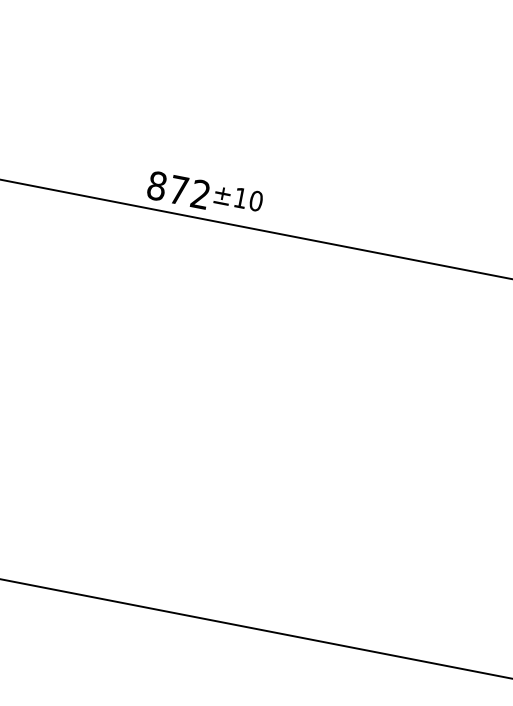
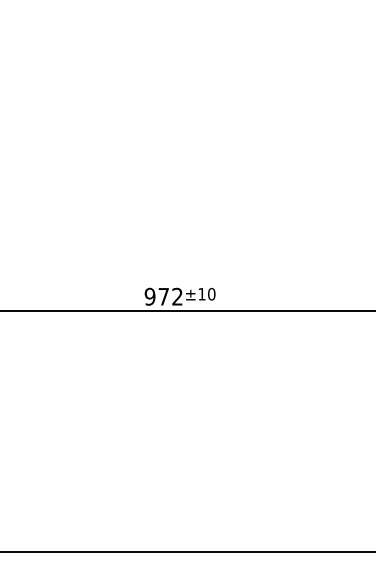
text: (156, 185) -> (149, 296), 872 -> 972

